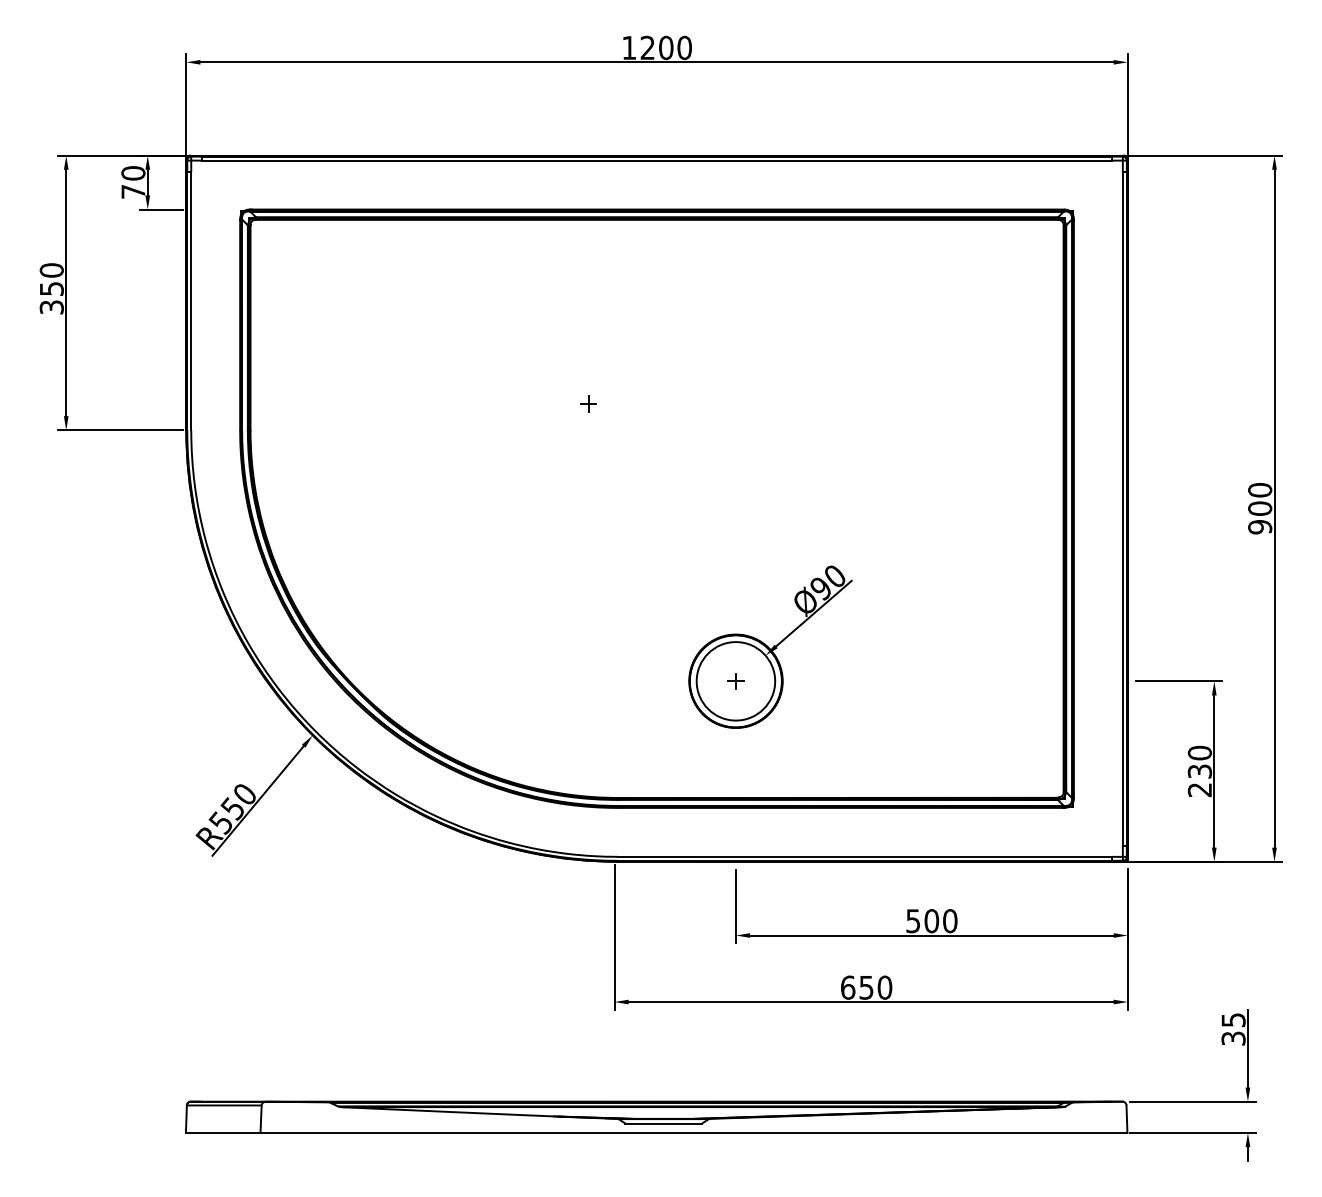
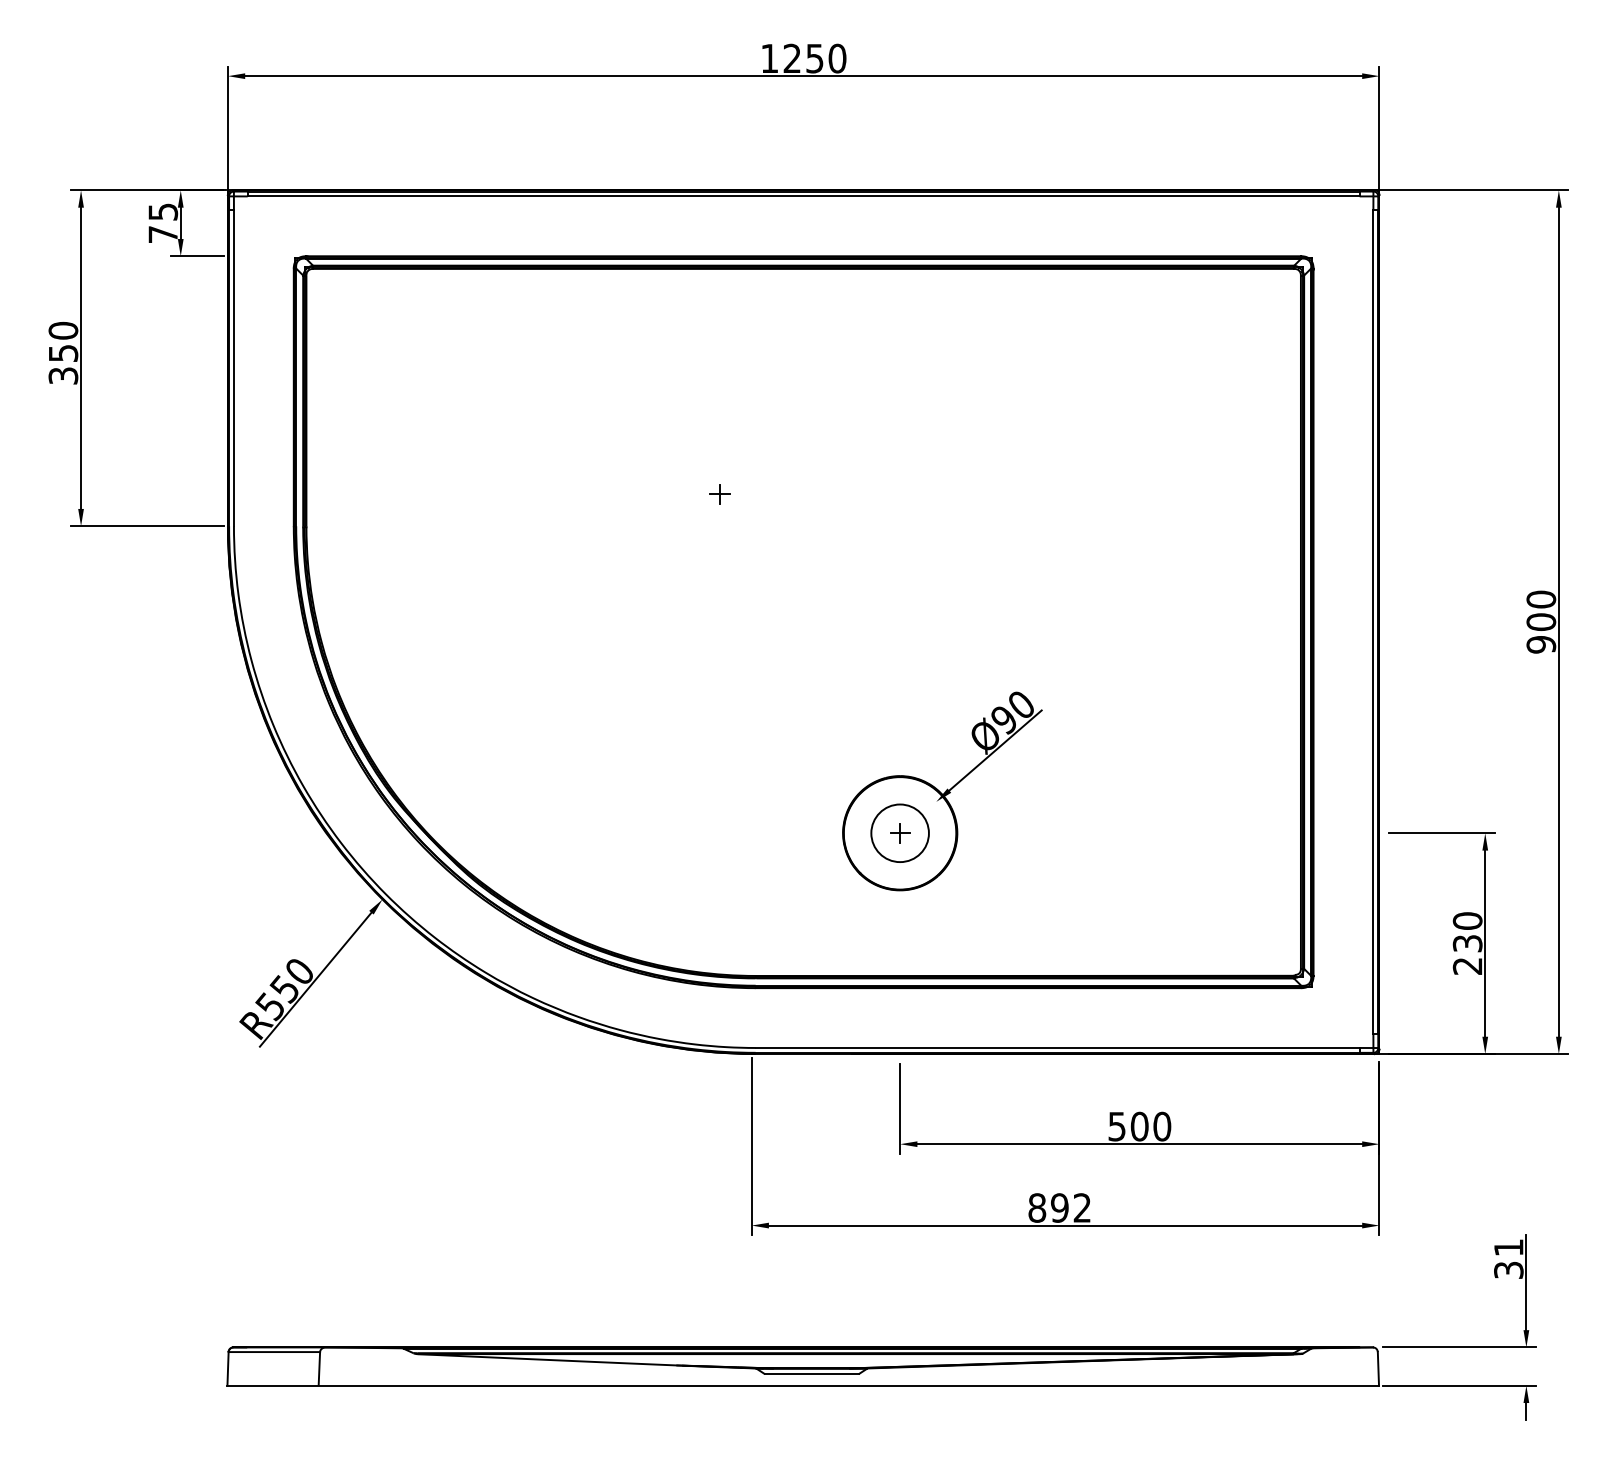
text: (666, 47) -> (815, 58), 1200 -> 1250
text: (133, 173) -> (163, 212), 70 -> 75
circle: (735, 681) -> (899, 833), size x0.6
text: (866, 987) -> (1059, 1207), 650 -> 892
text: (1233, 1020) -> (1508, 1248), 35 -> 31

